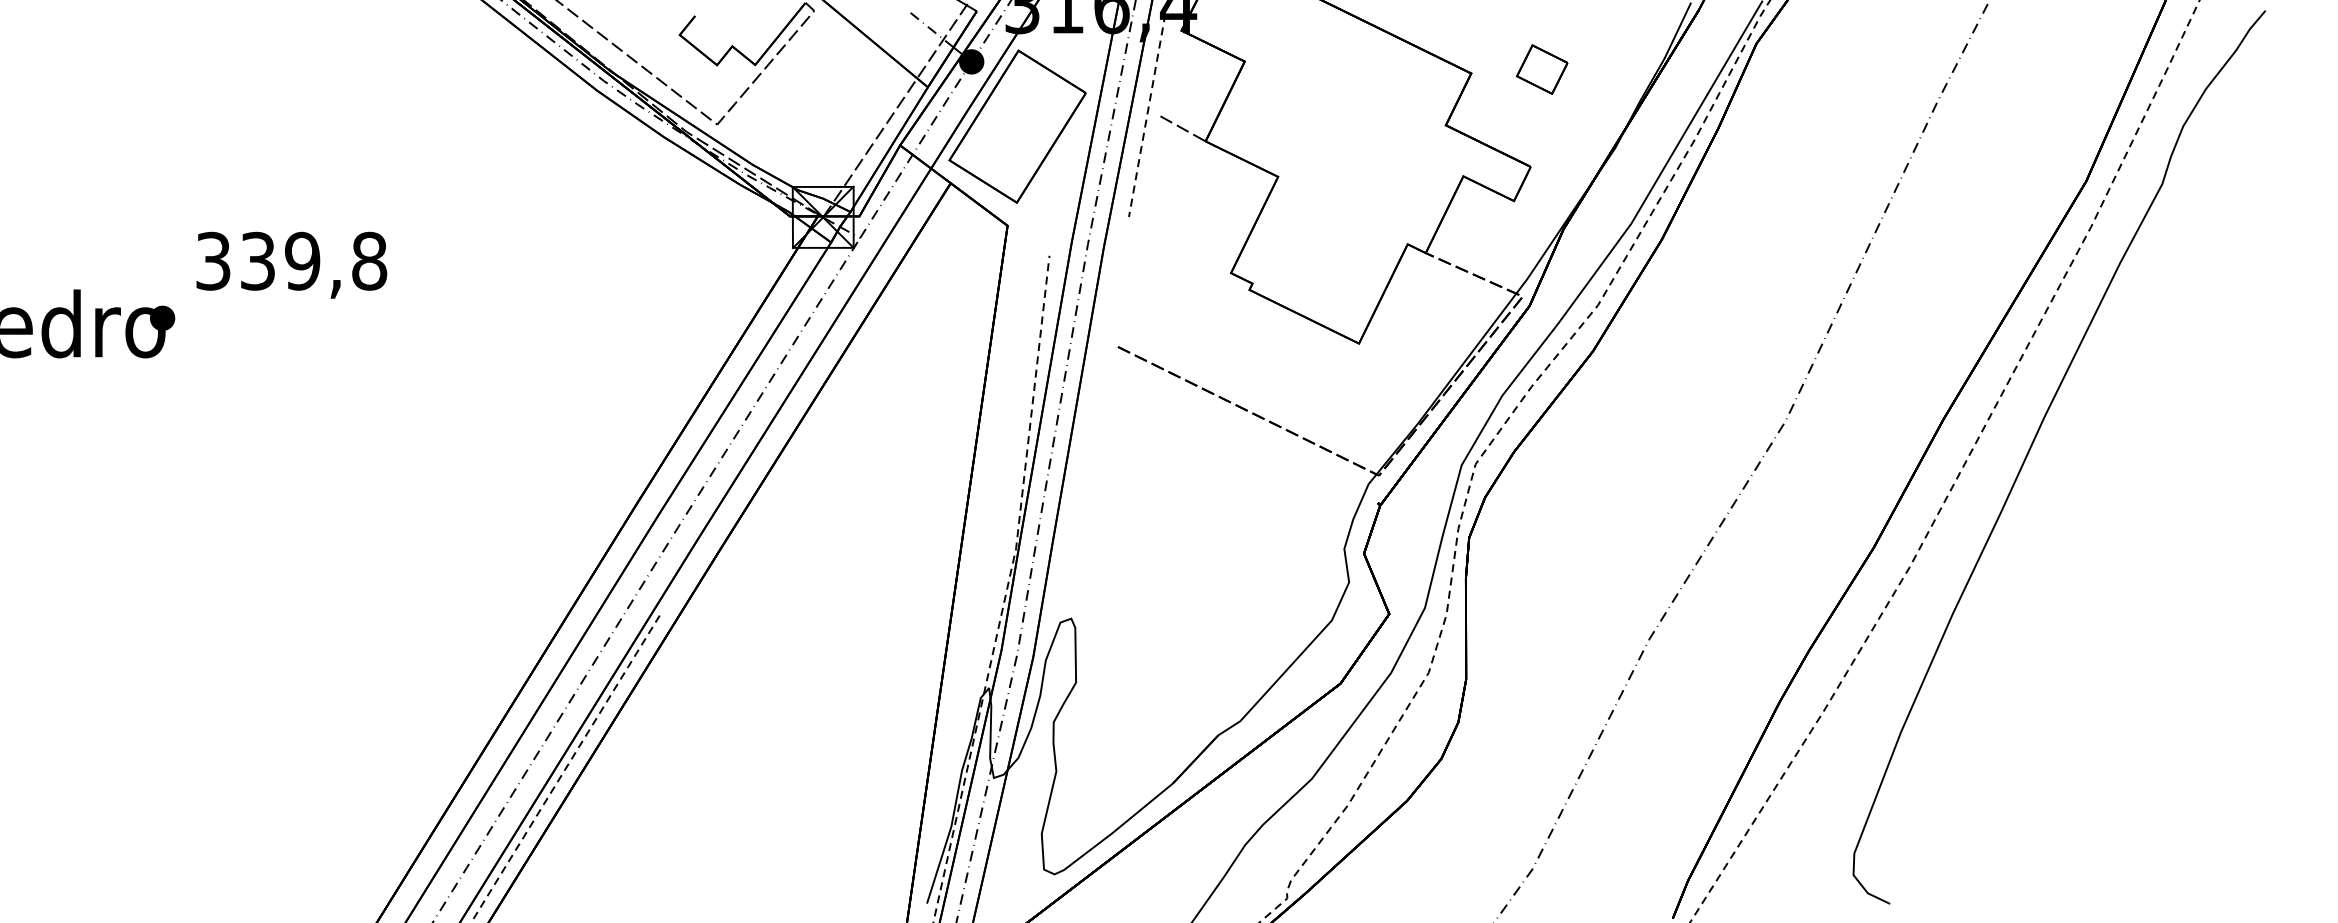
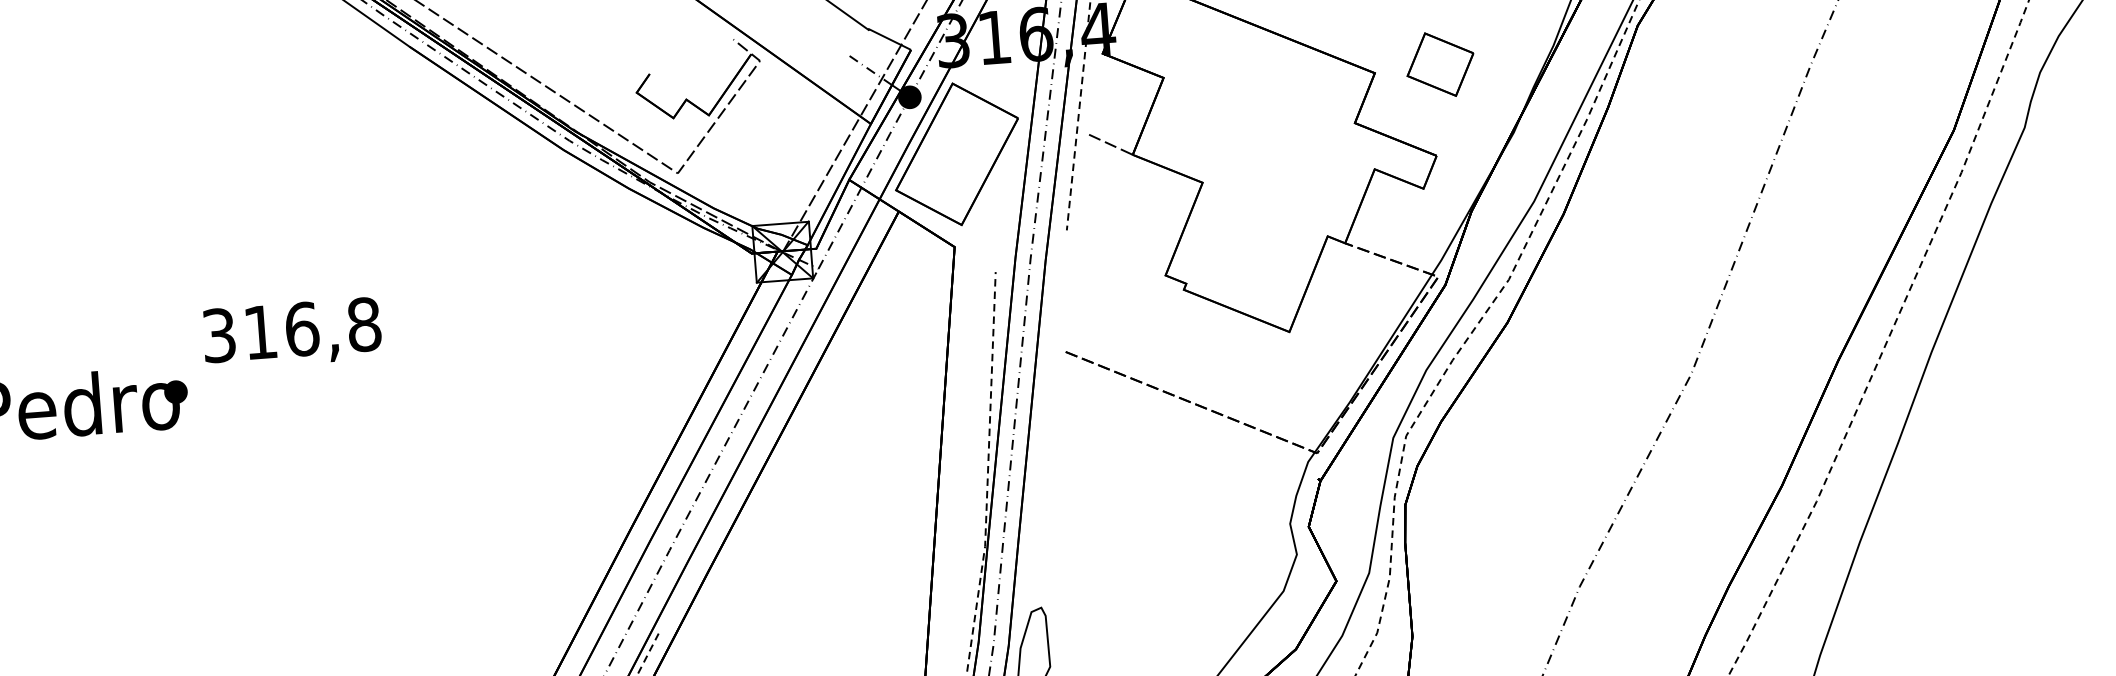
part: (1542, 69) -> (1440, 64), size x1.43
text: (280, 260) -> (281, 330), 339,8 -> 316,8

